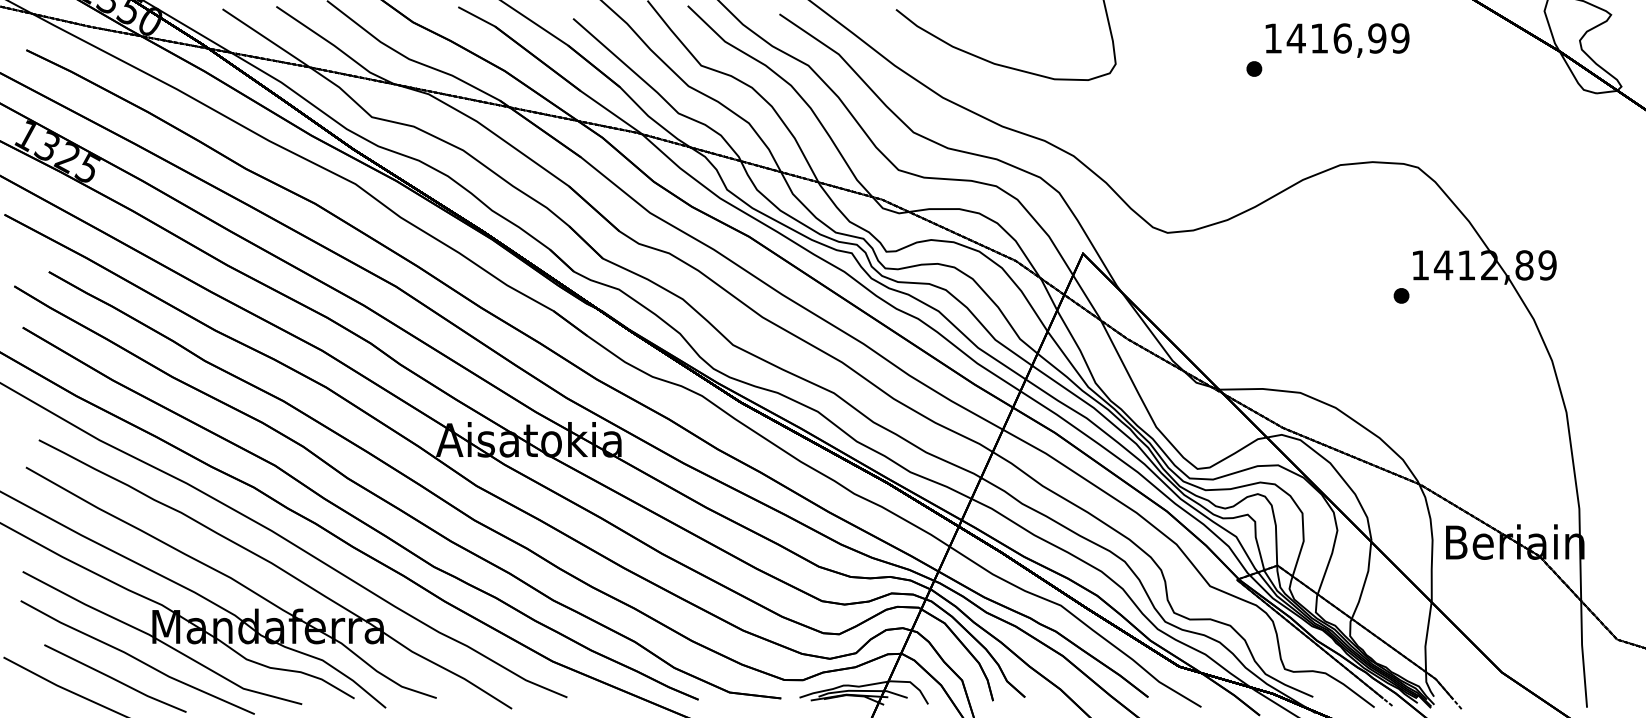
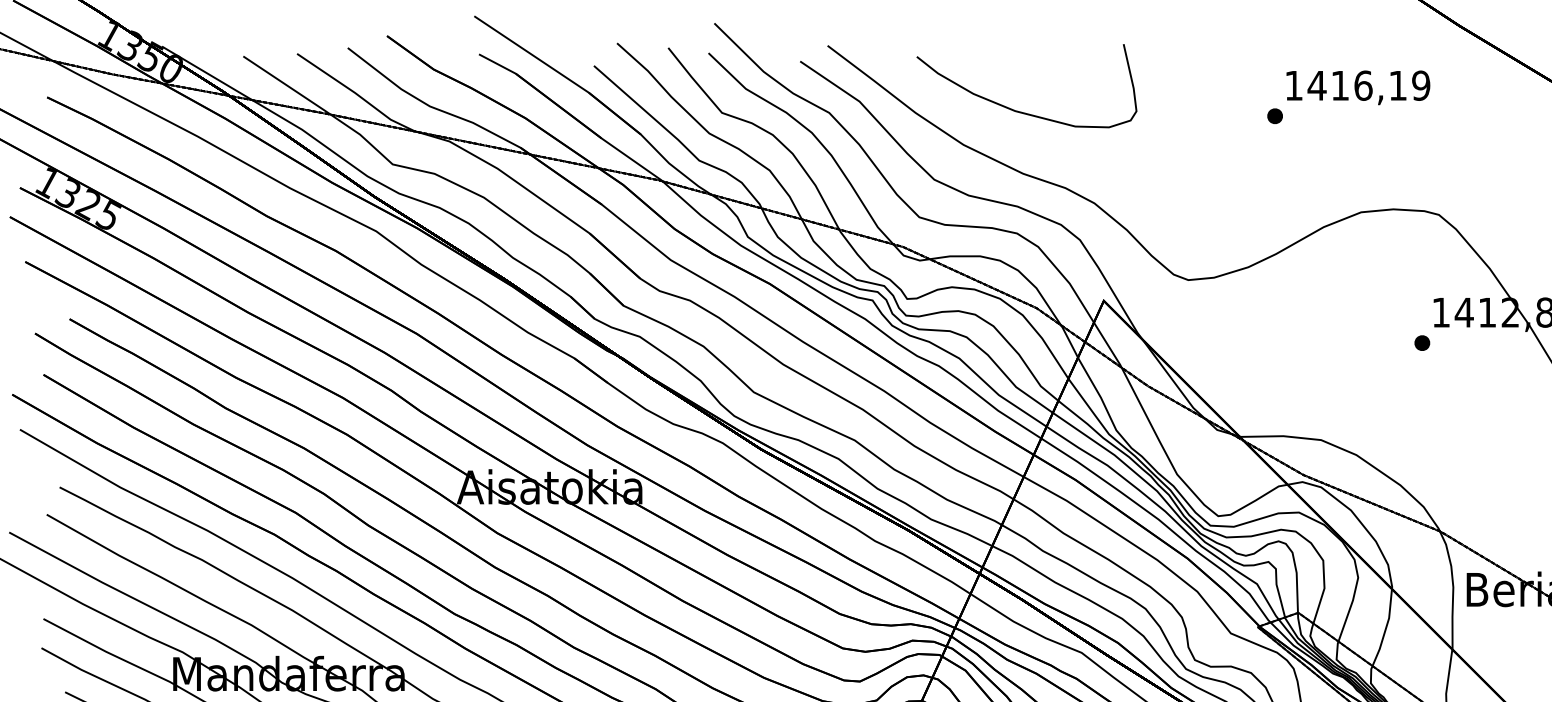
text: (1377, 38) -> (1398, 85), 1416,99 -> 1416,19

